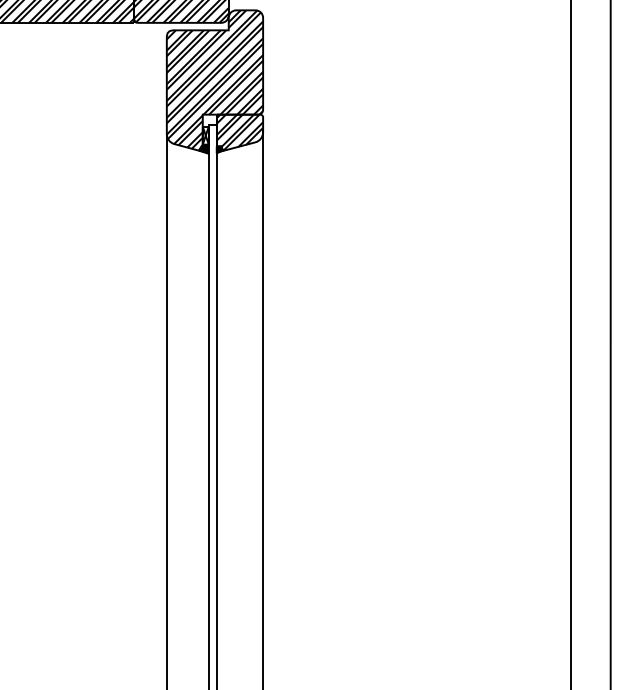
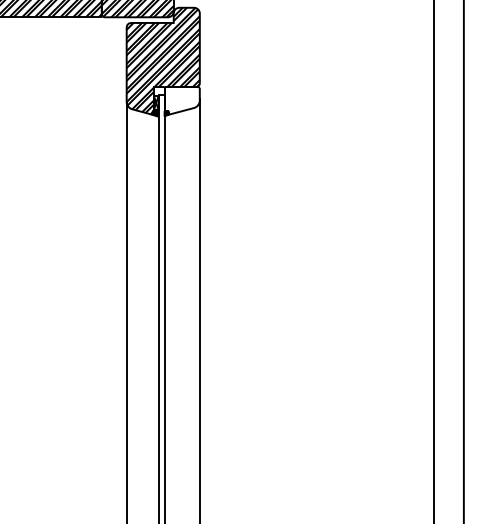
hatch: (238, 132) -> (181, 100), removed

